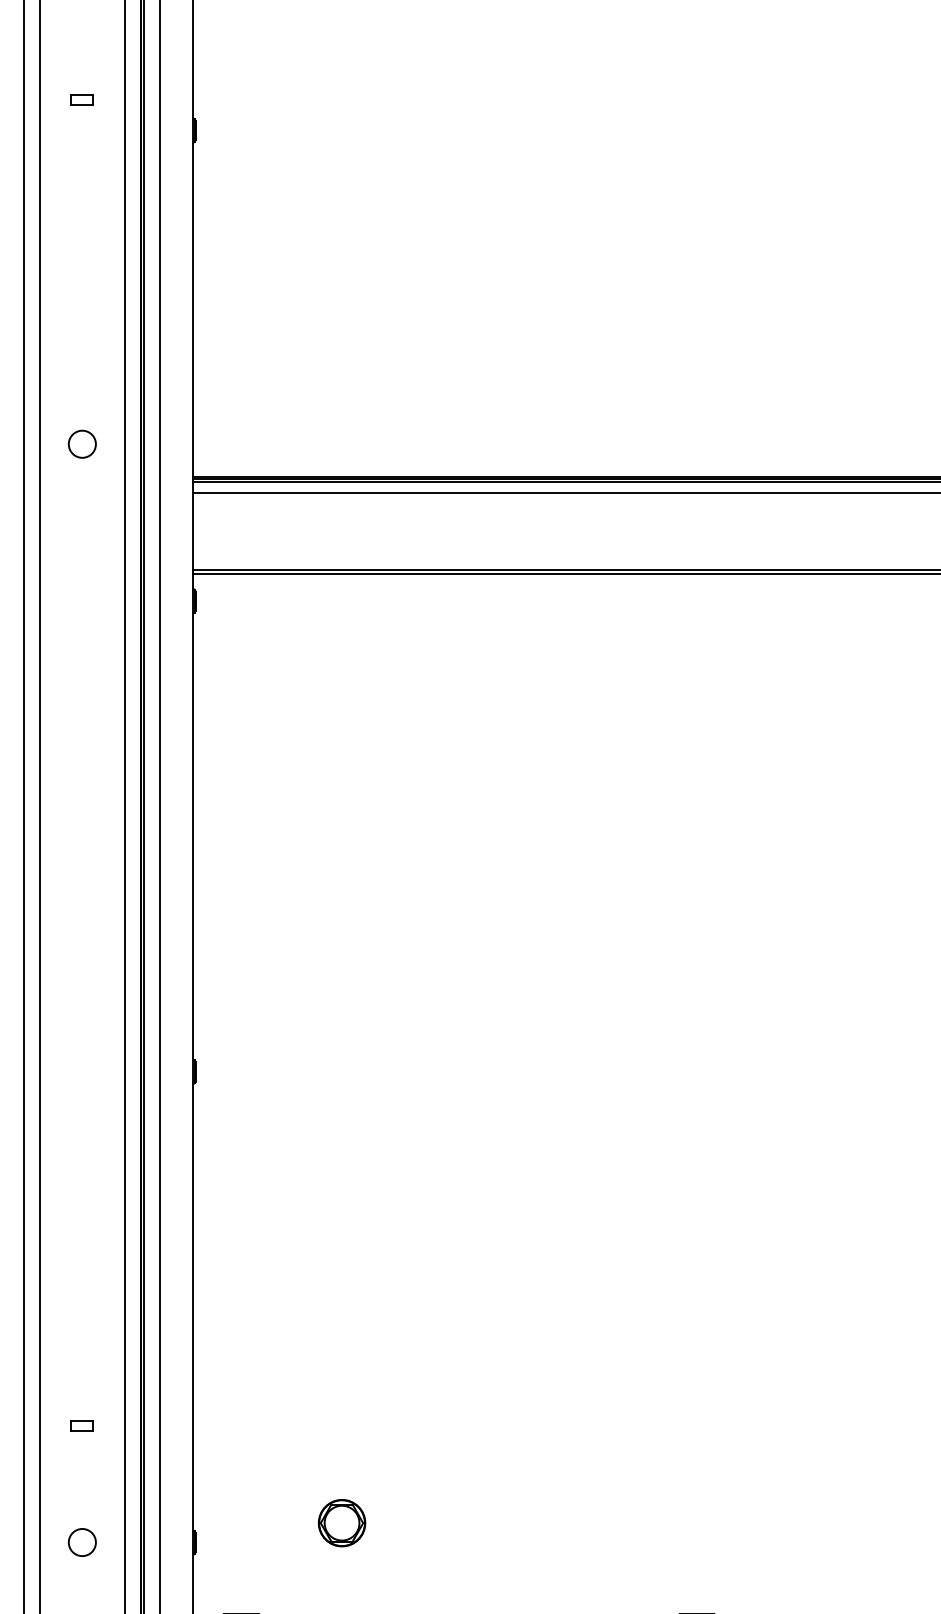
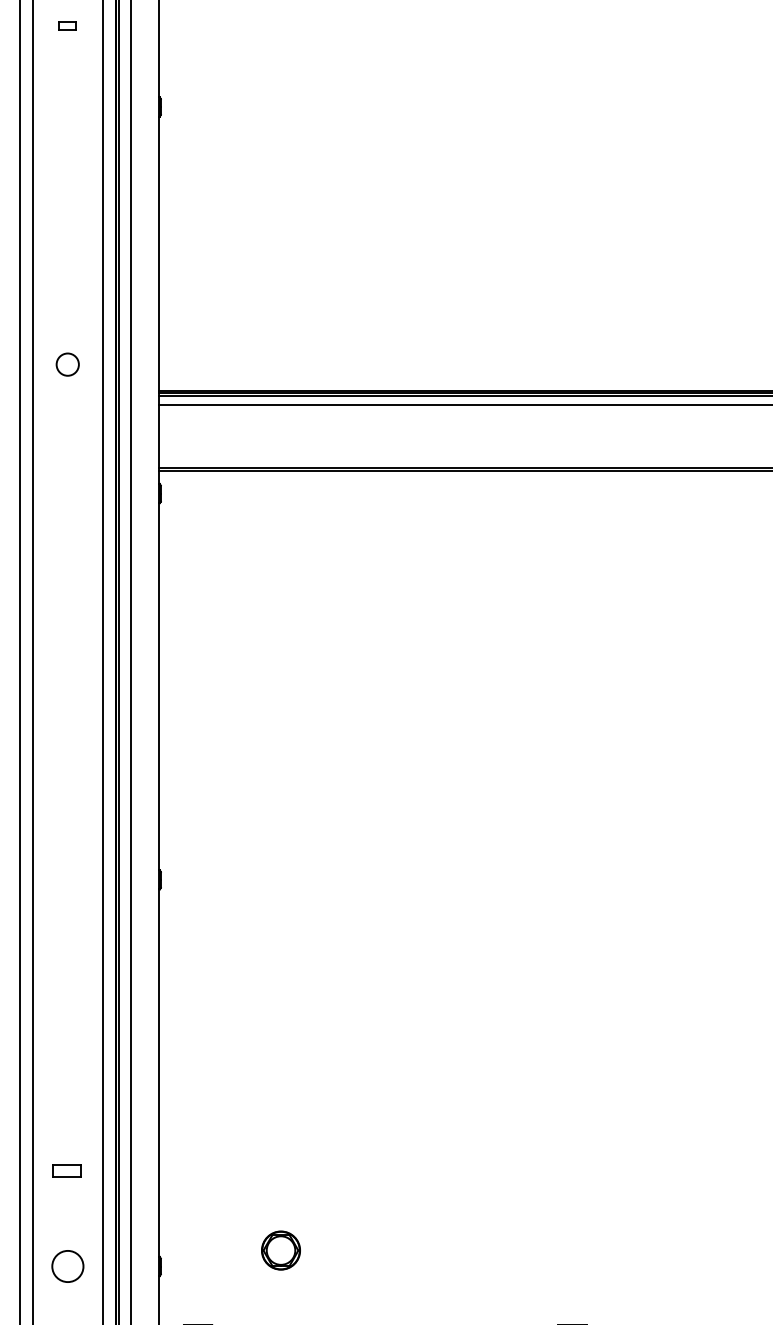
part: (82, 99) -> (67, 25), moved
part: (82, 1425) -> (67, 1170), size x1.6
circle: (82, 1542) -> (67, 1266), size x1.4

